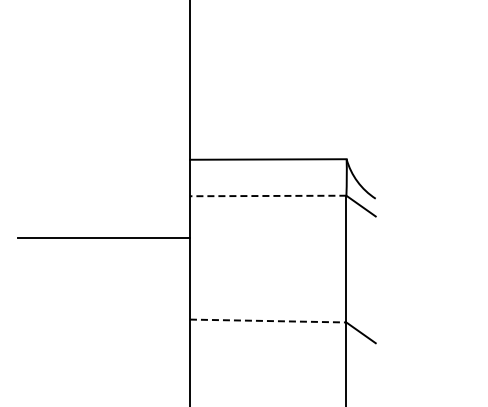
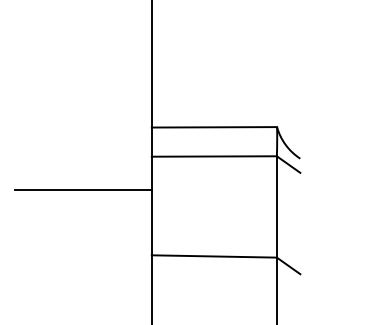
line: (267, 195) -> (213, 156), dashed -> solid
line: (268, 321) -> (214, 256), dashed -> solid

